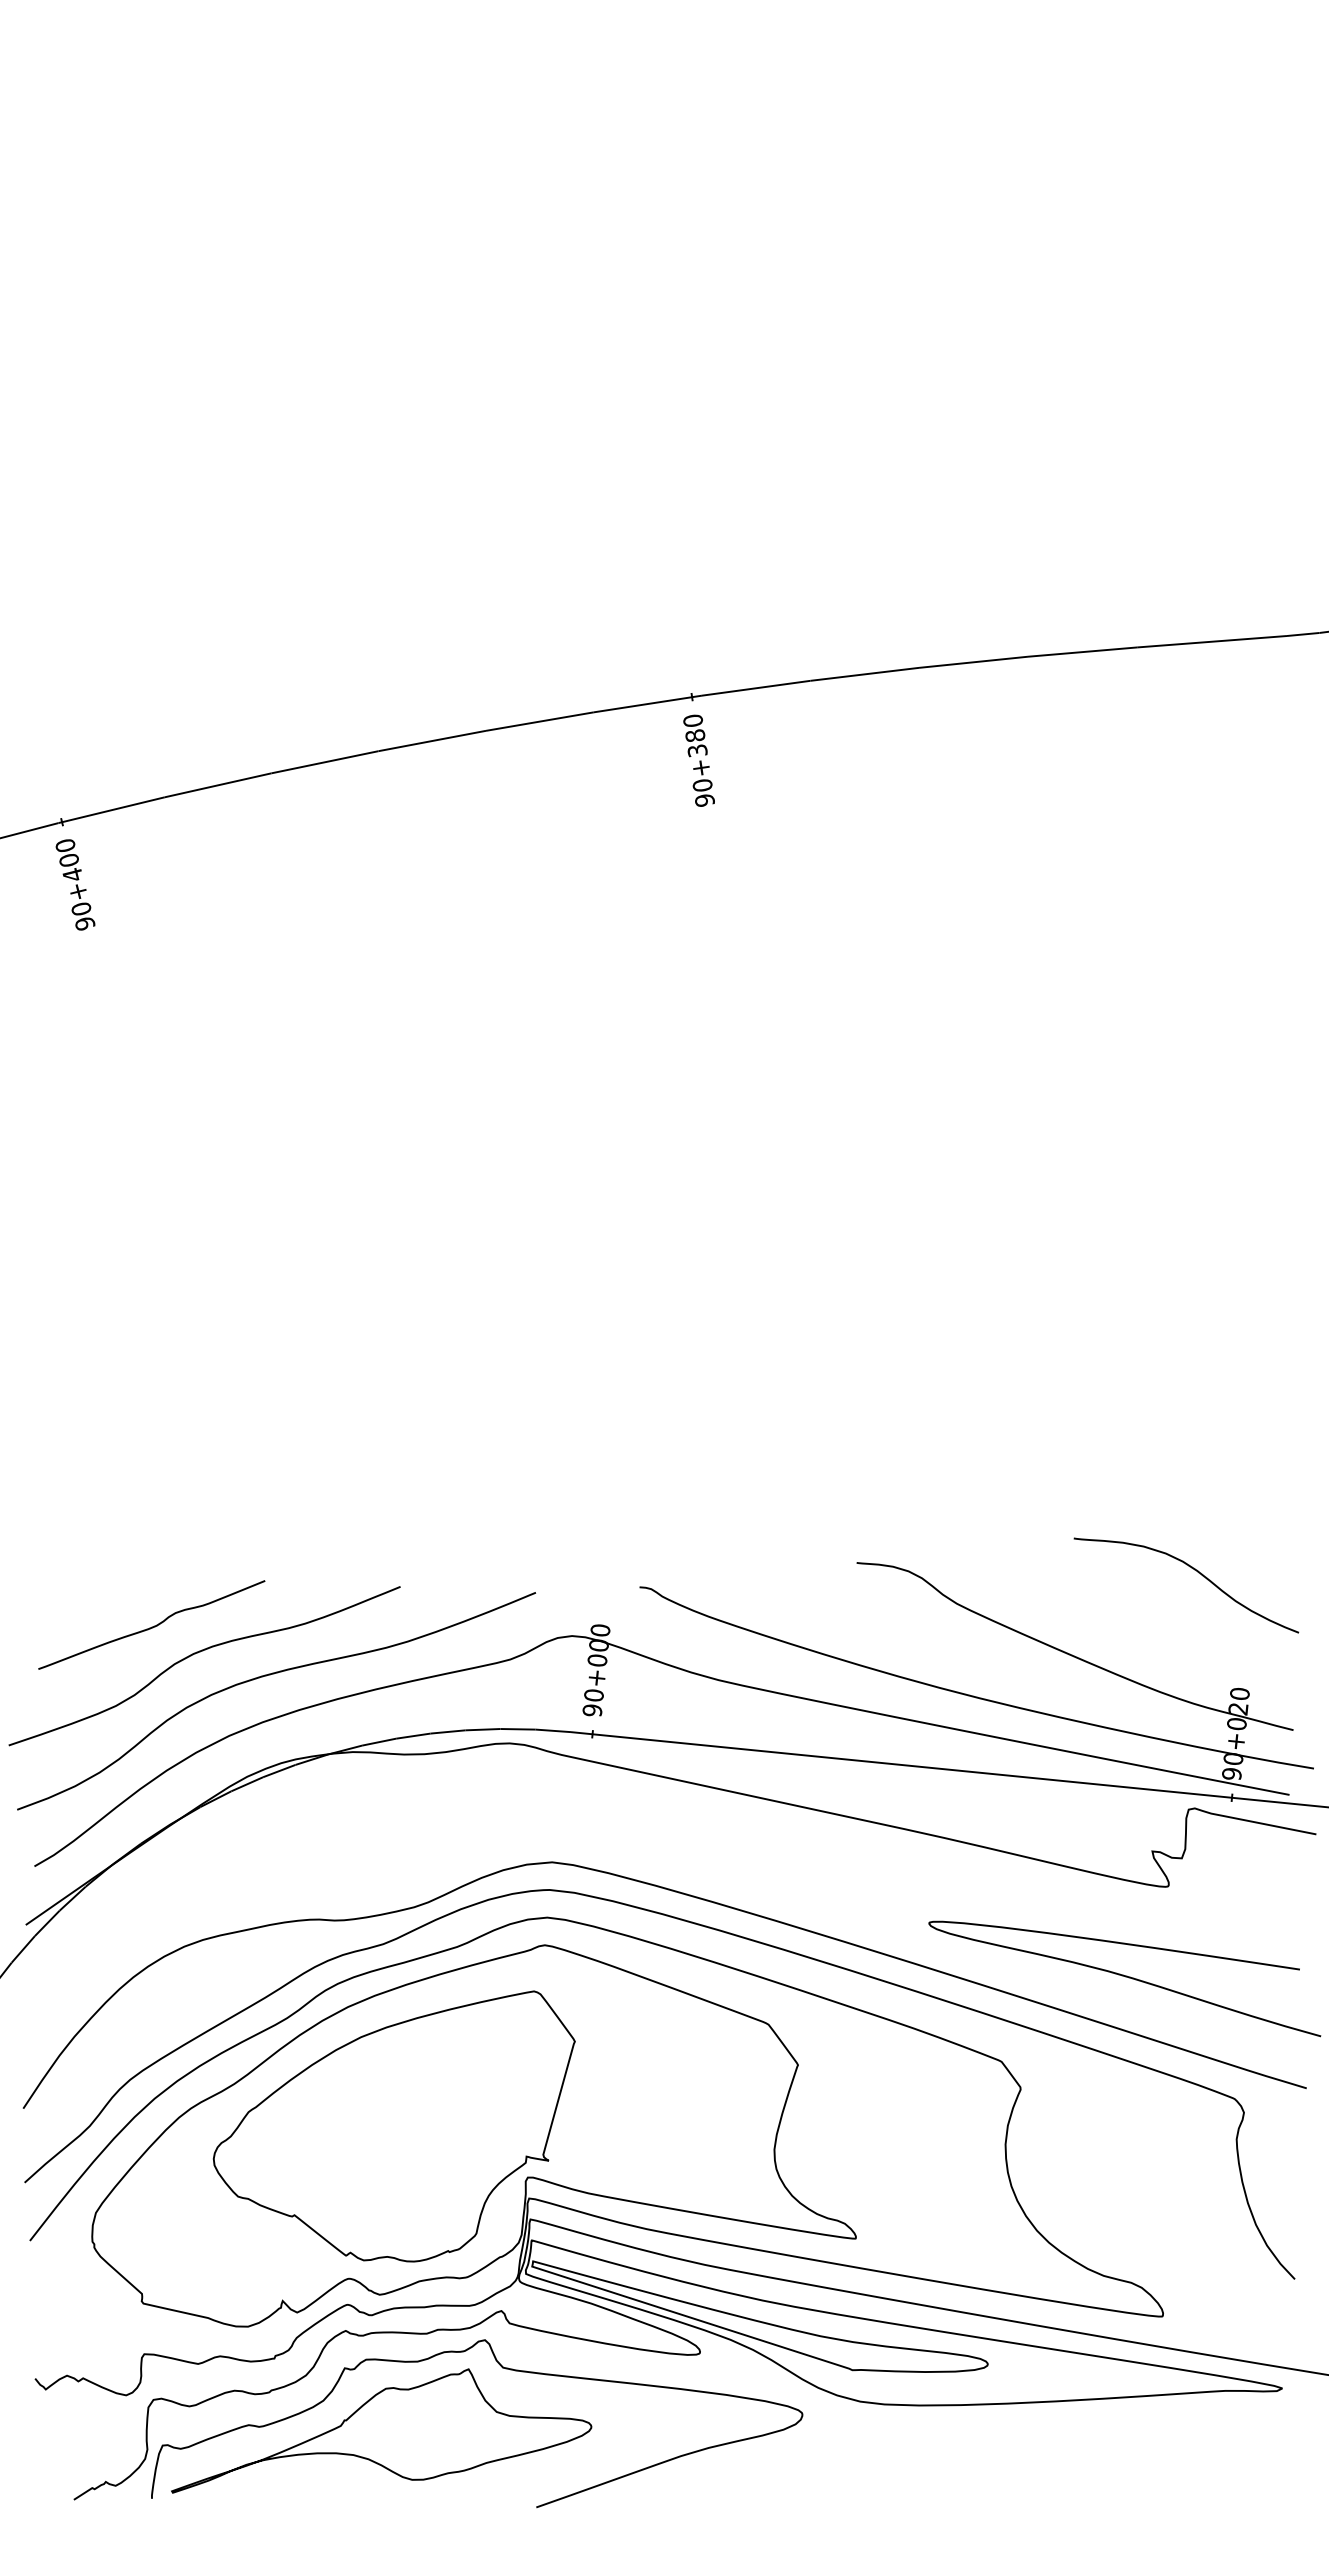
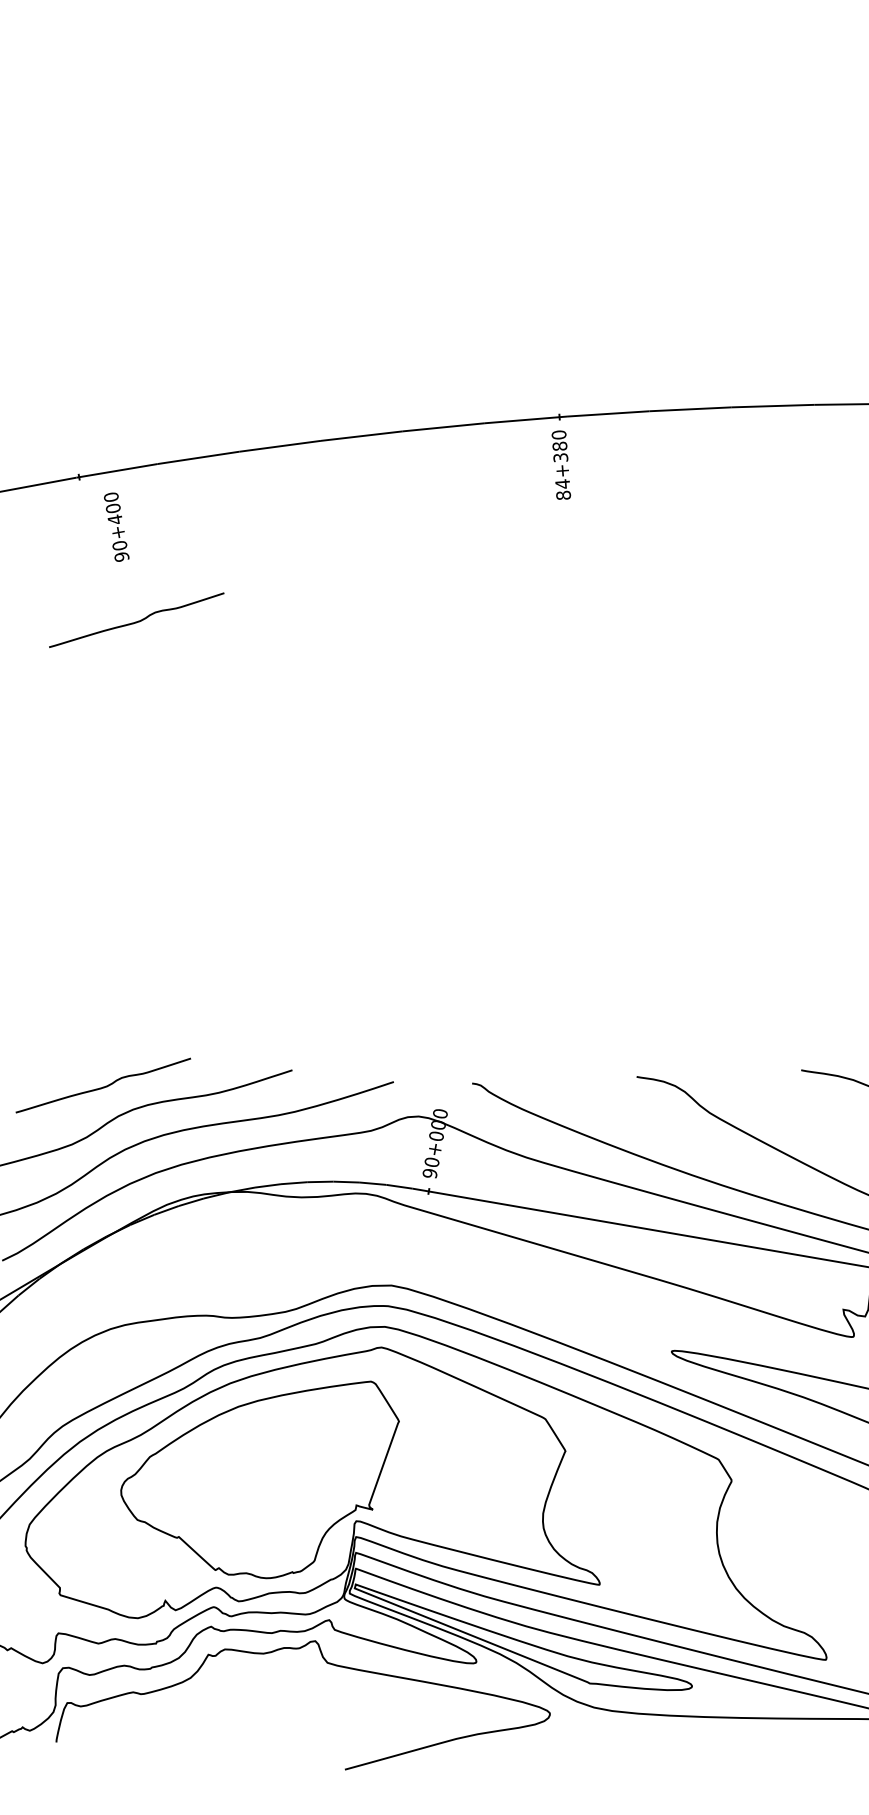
text: (703, 792) -> (563, 489), 90+380 -> 84+380
text: (75, 884) -> (116, 526), moved
curve: (151, 1007) -> (136, 621), added
part: (381, 2430) -> (232, 1703), removed

